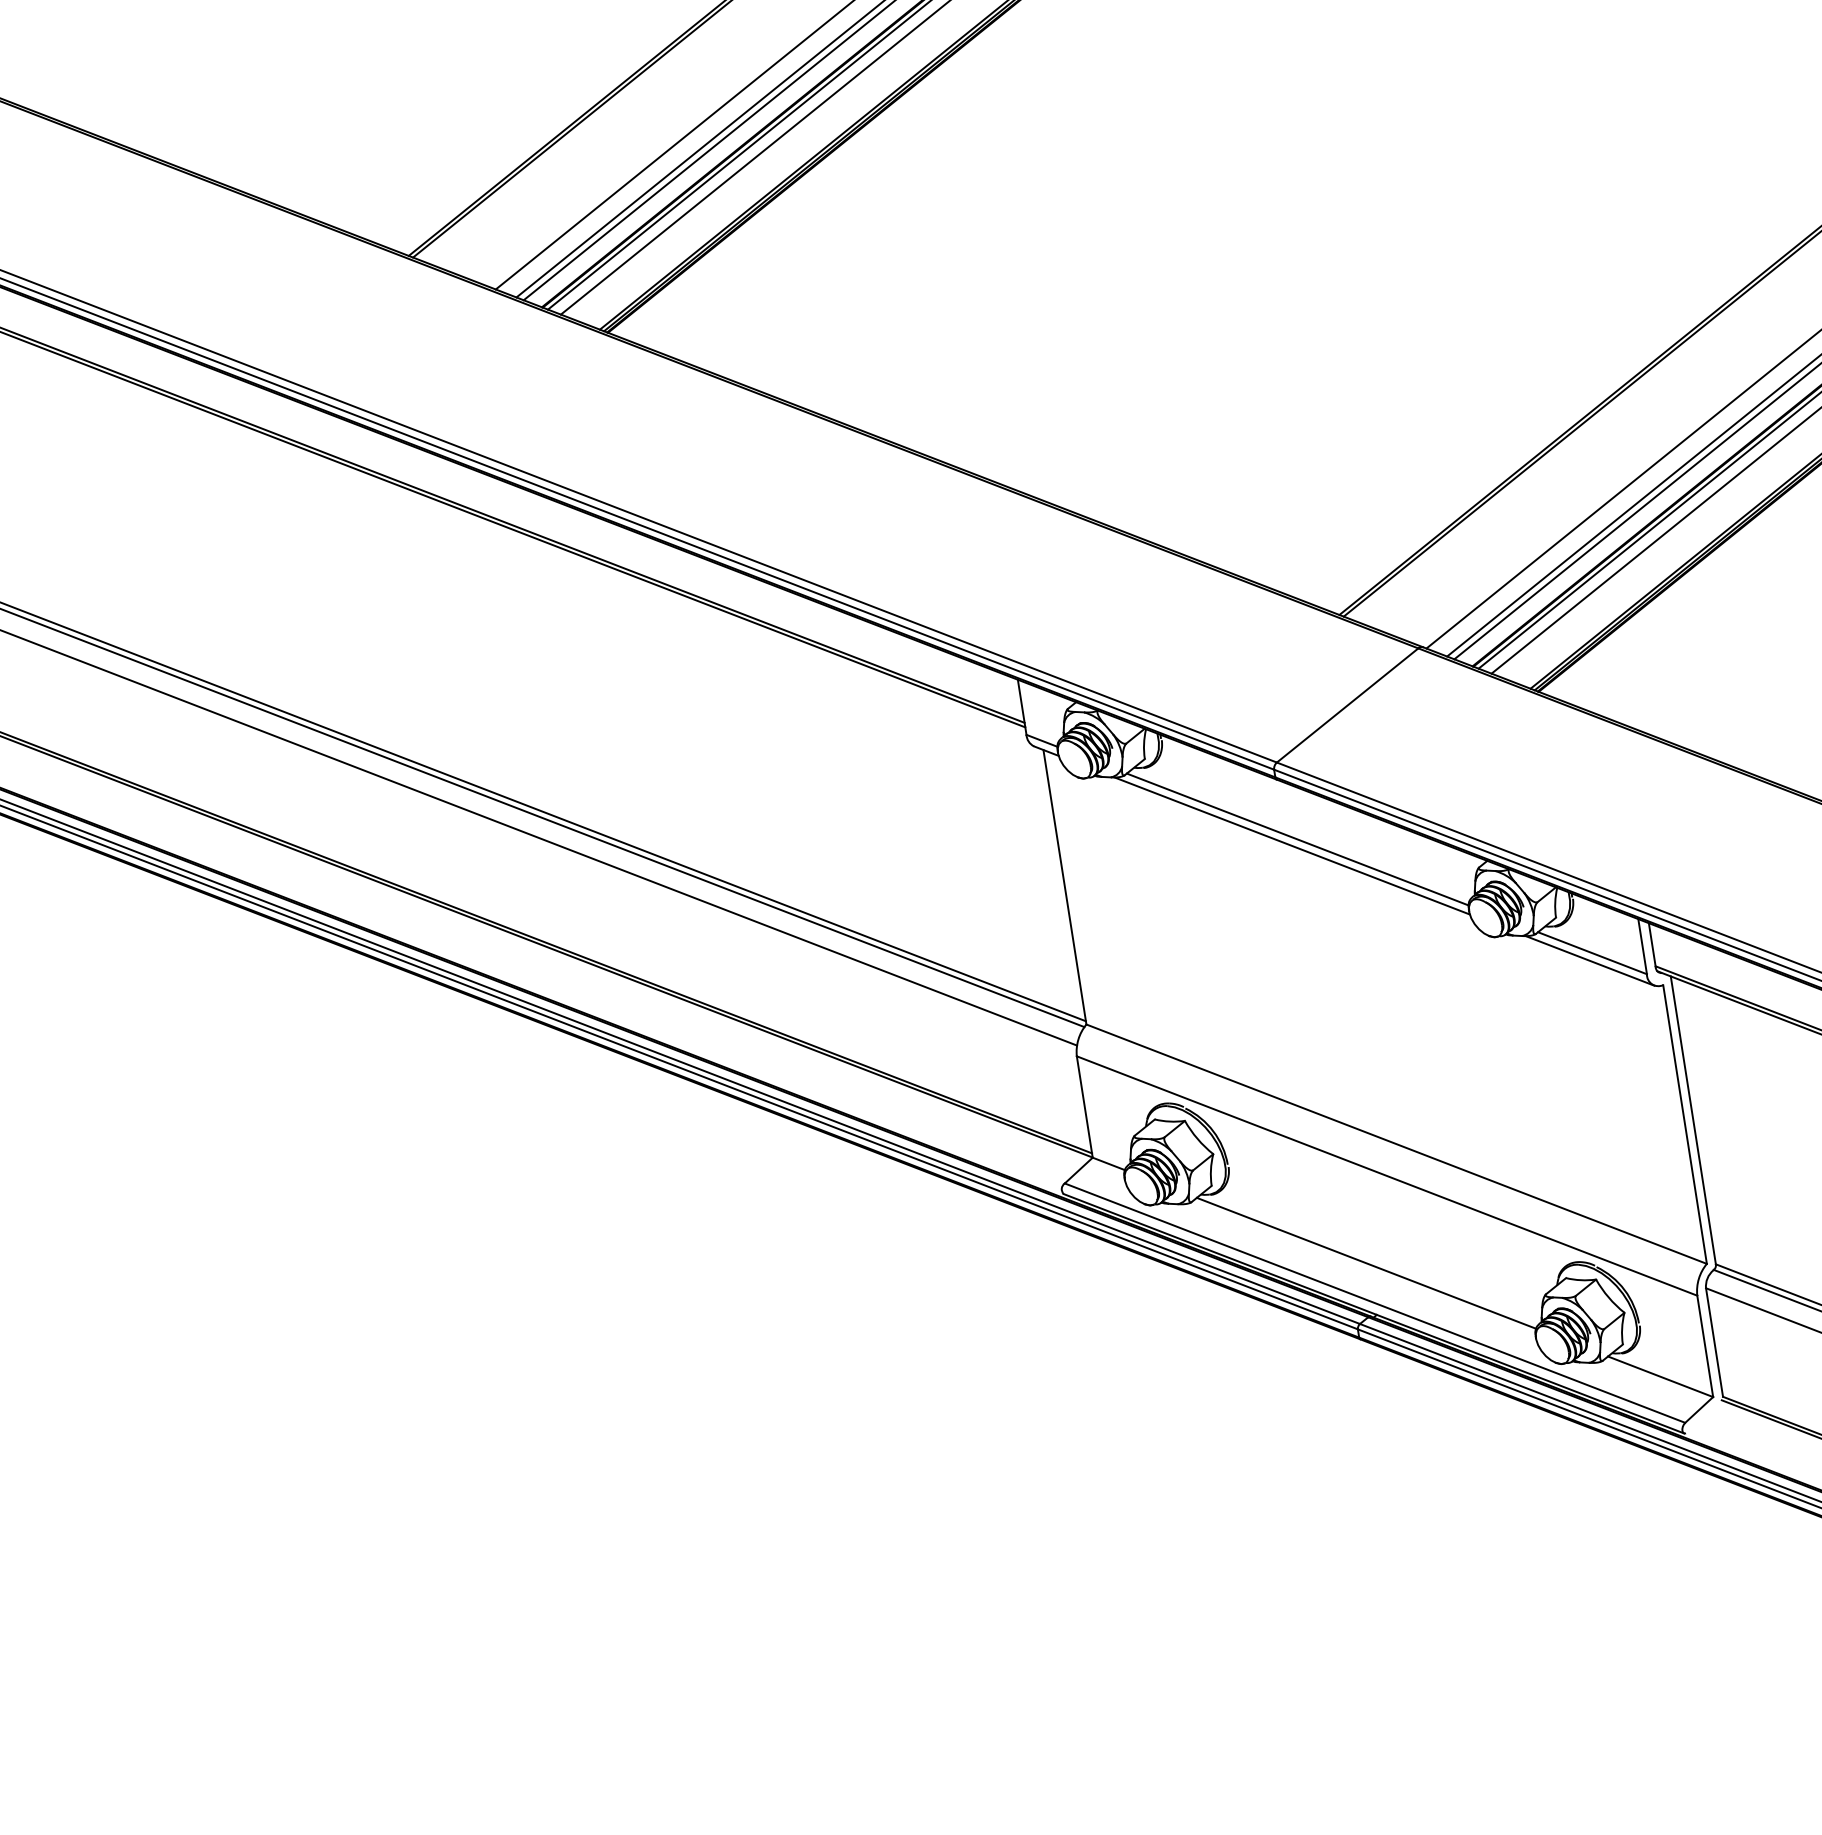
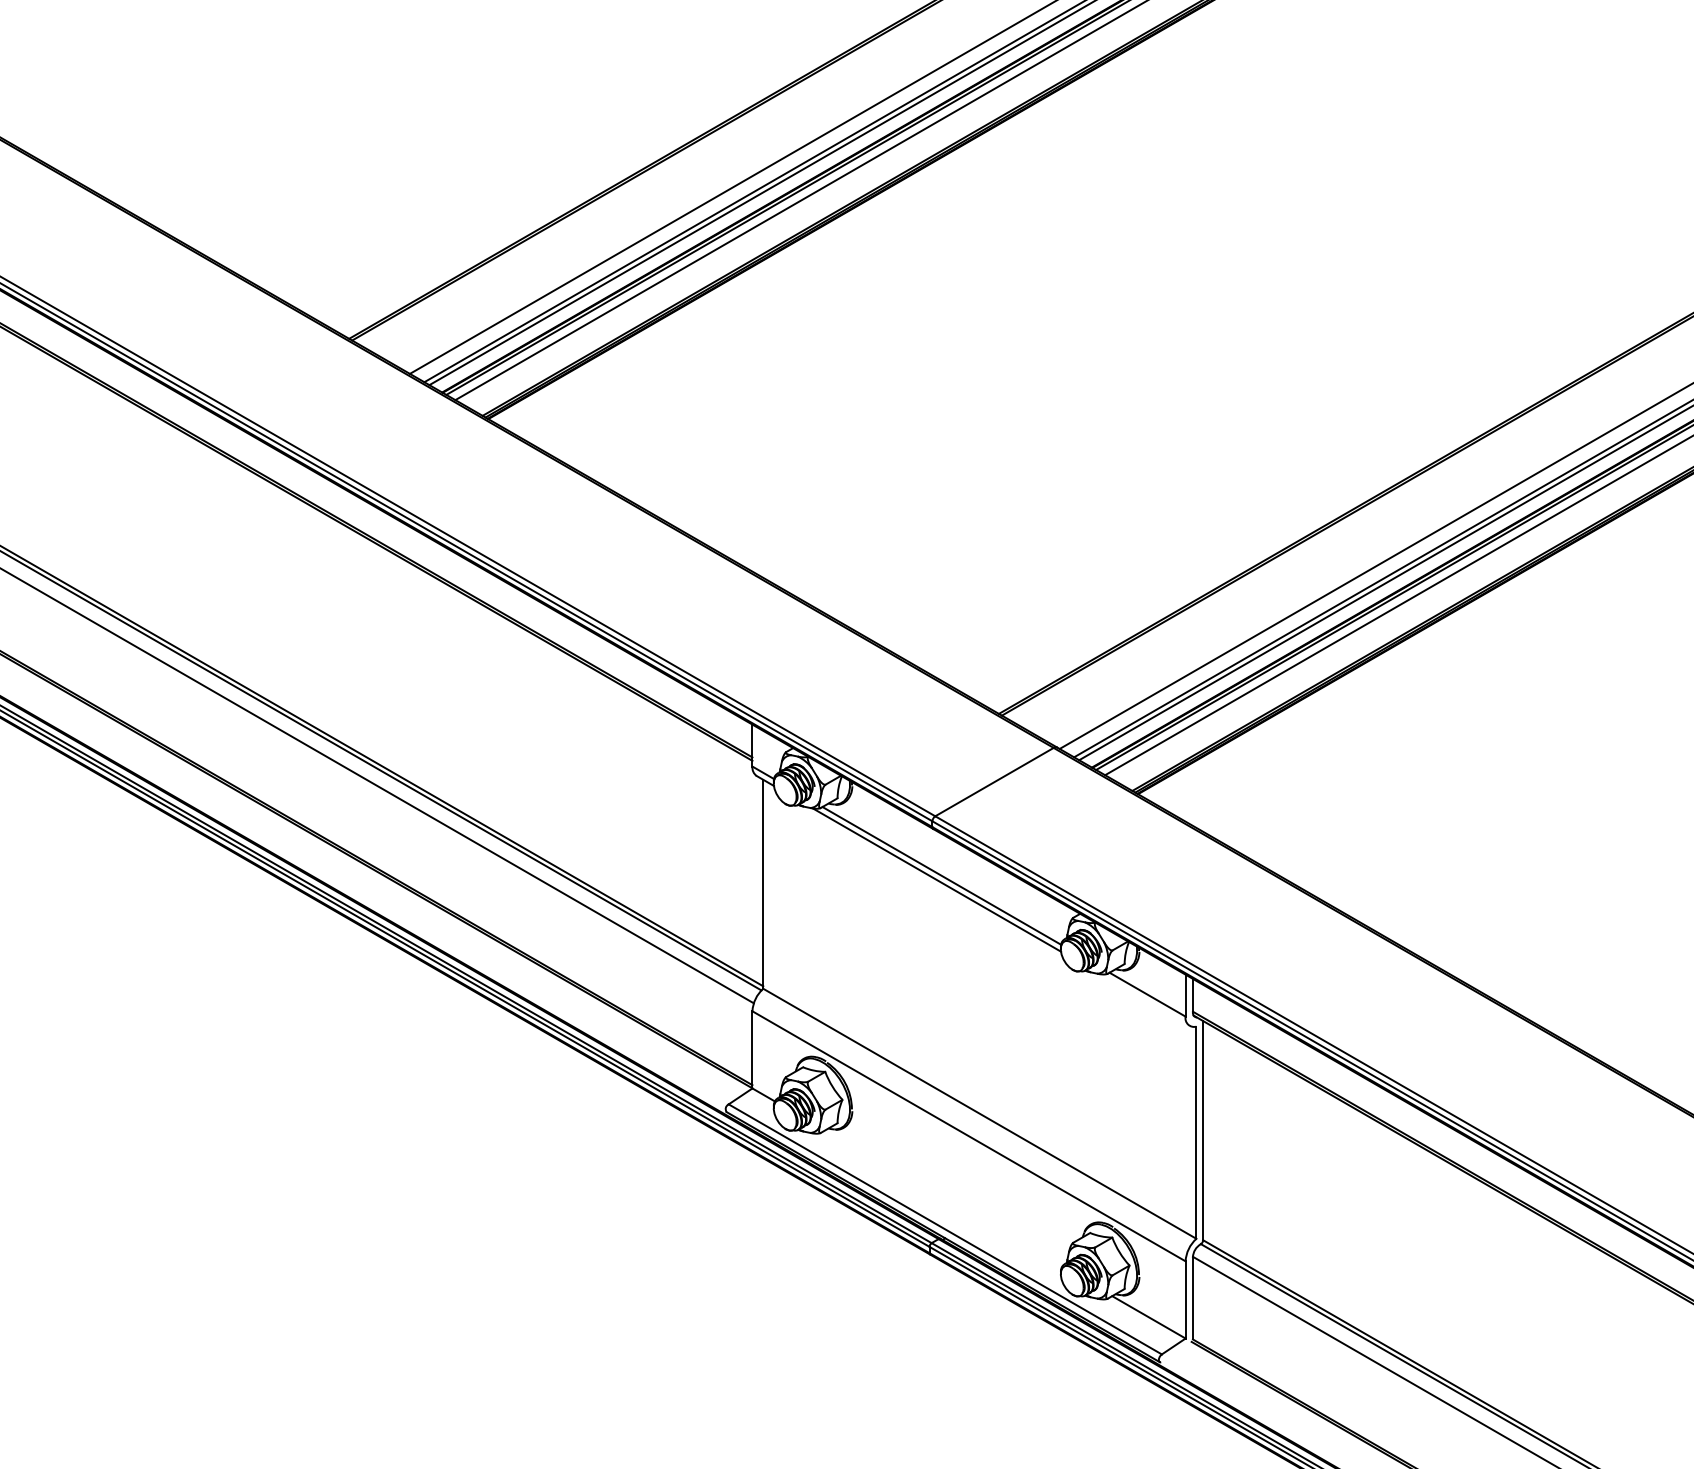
line: (1589, 961) -> (1144, 1000), removed
line: (1366, 1262) -> (943, 1198), removed

